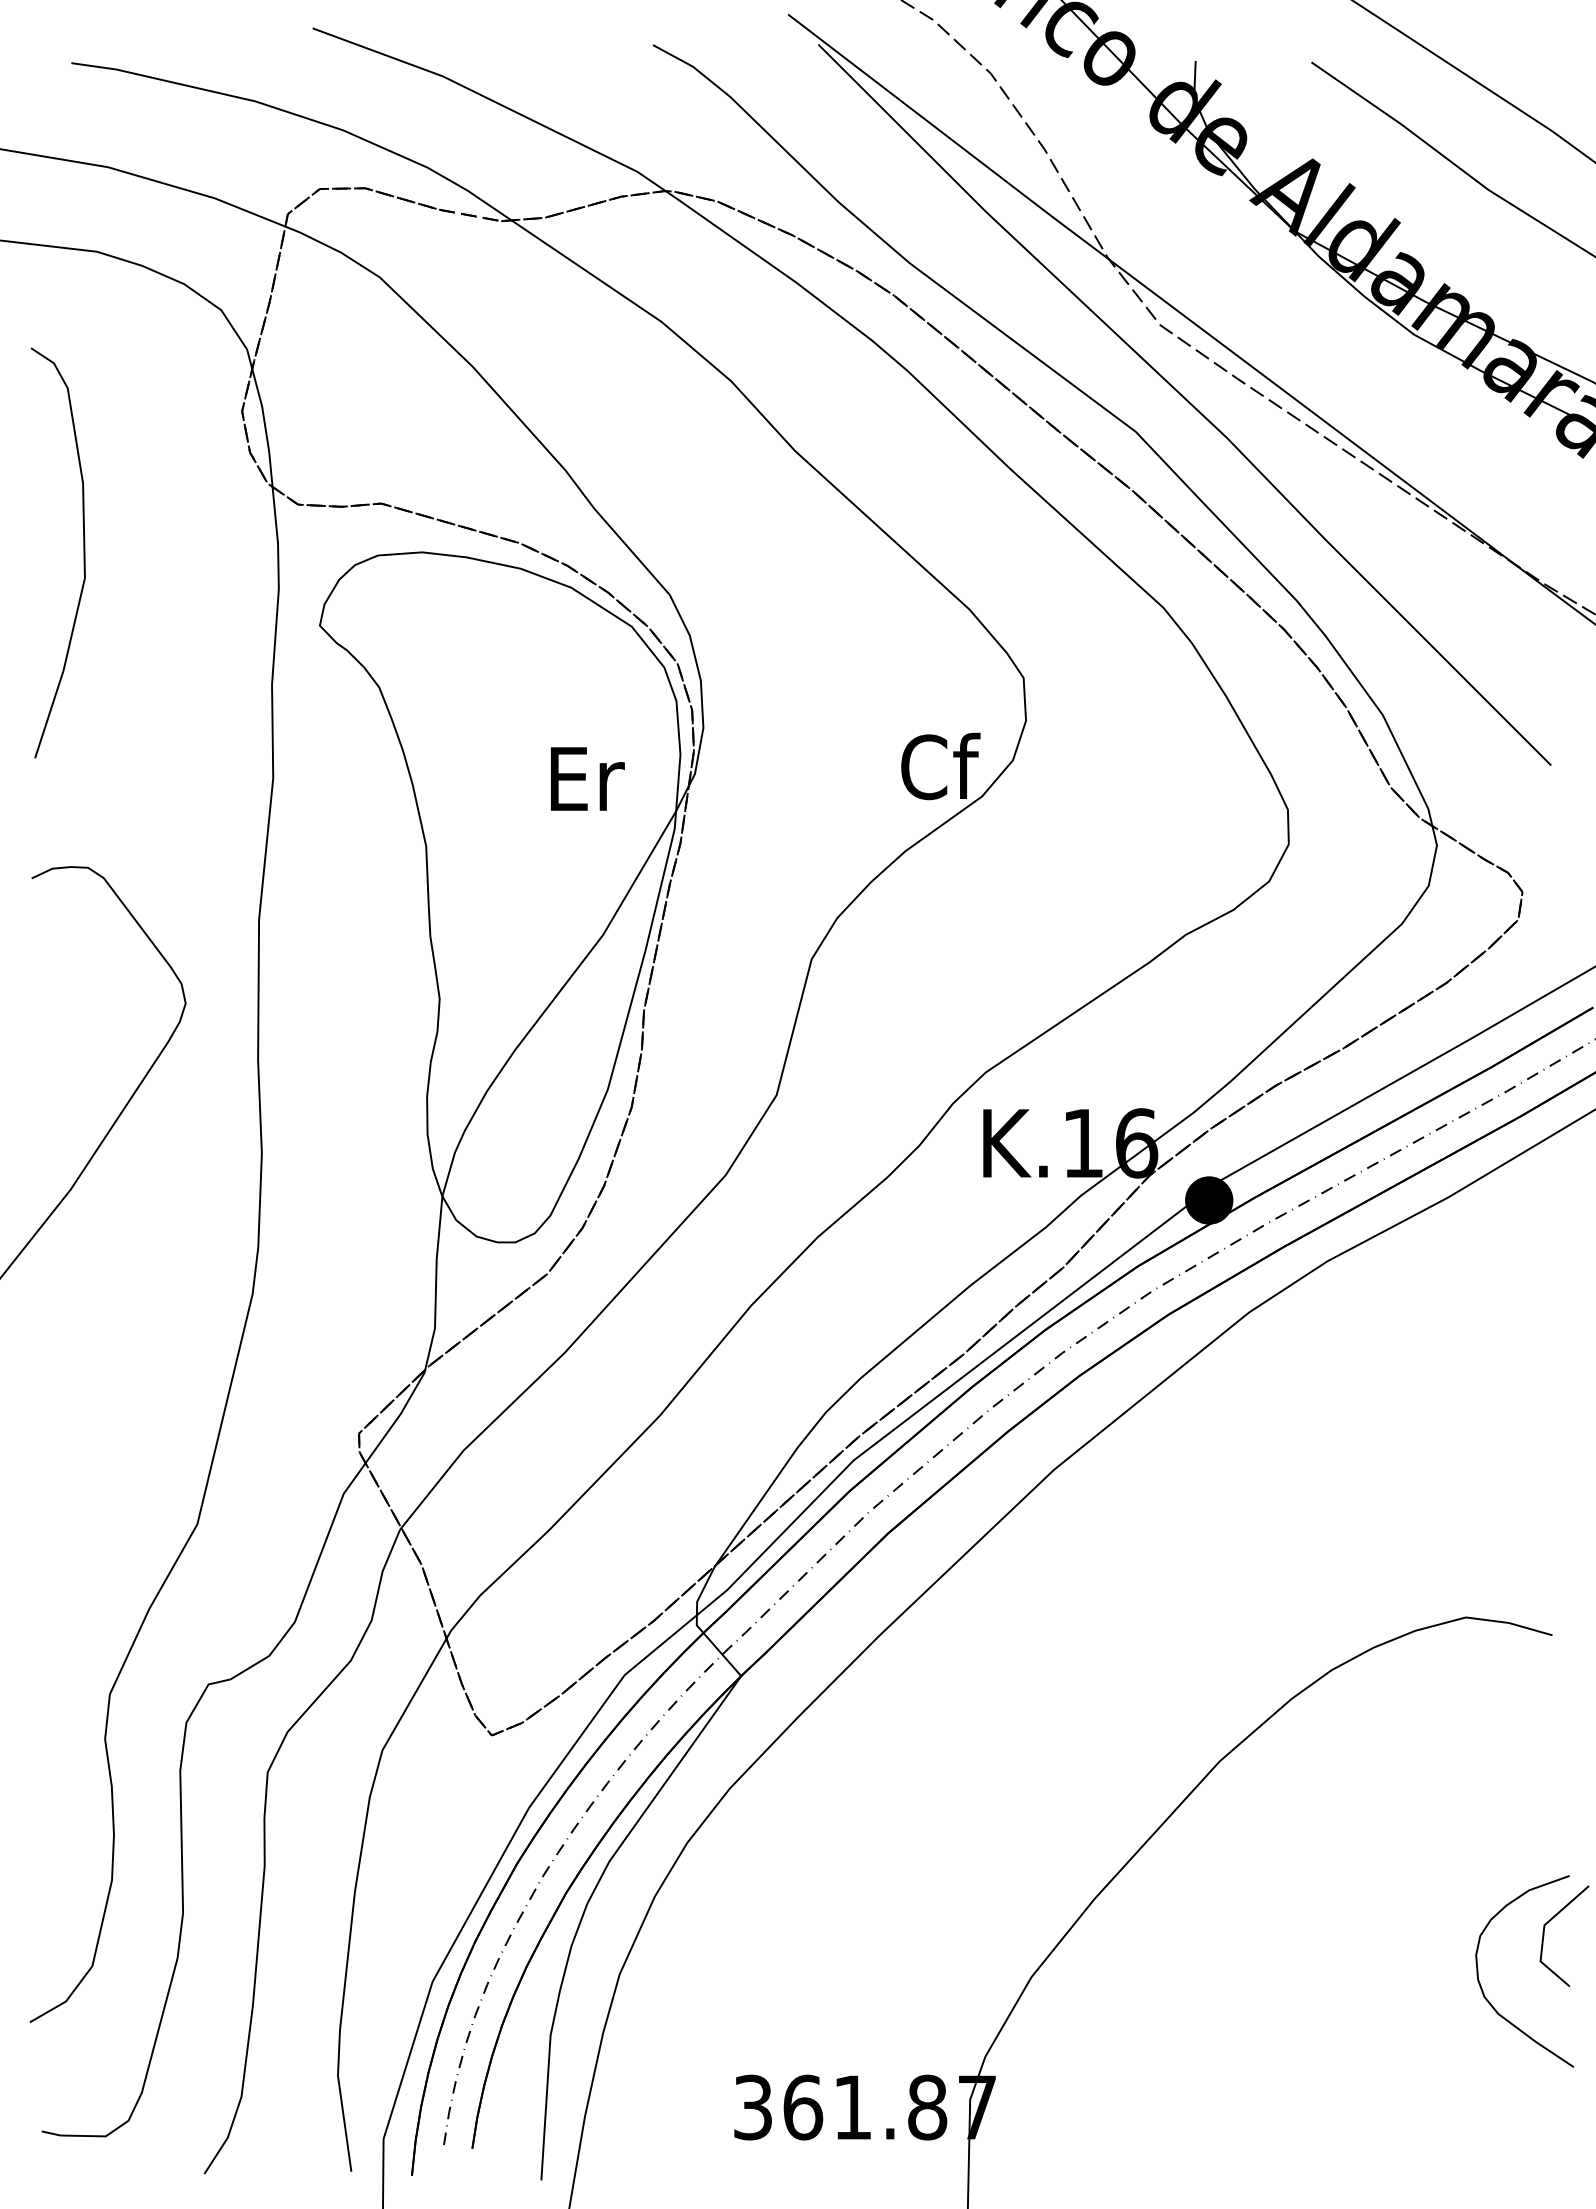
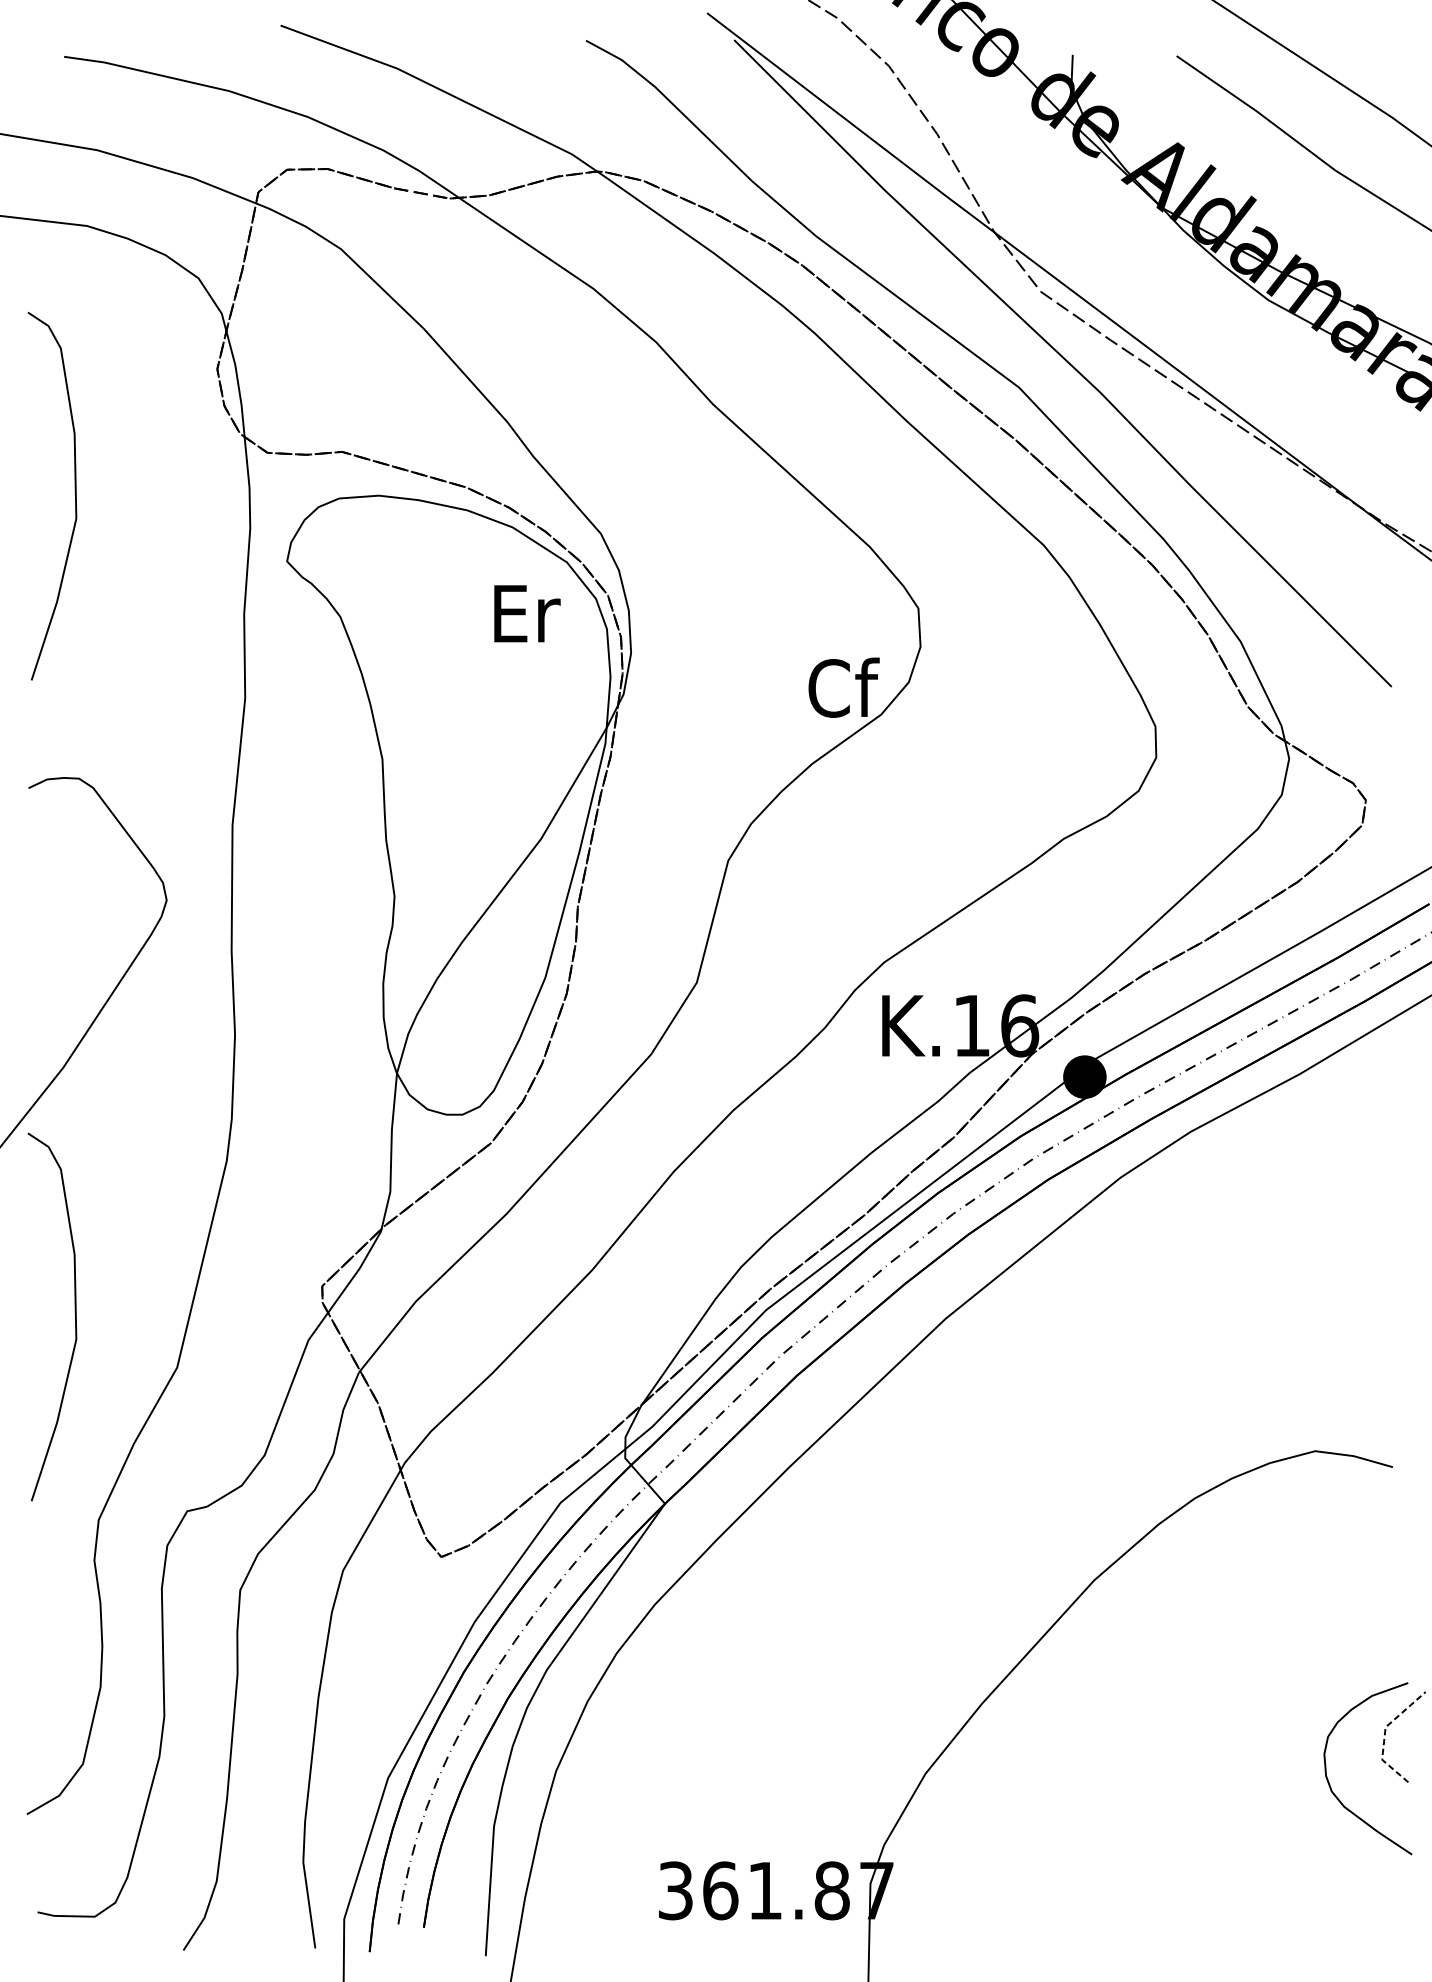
text: (587, 778) -> (527, 613), moved
curve: (83, 1467) -> (75, 1316), added
line: (1543, 1933) -> (1384, 1734), solid -> dashed

